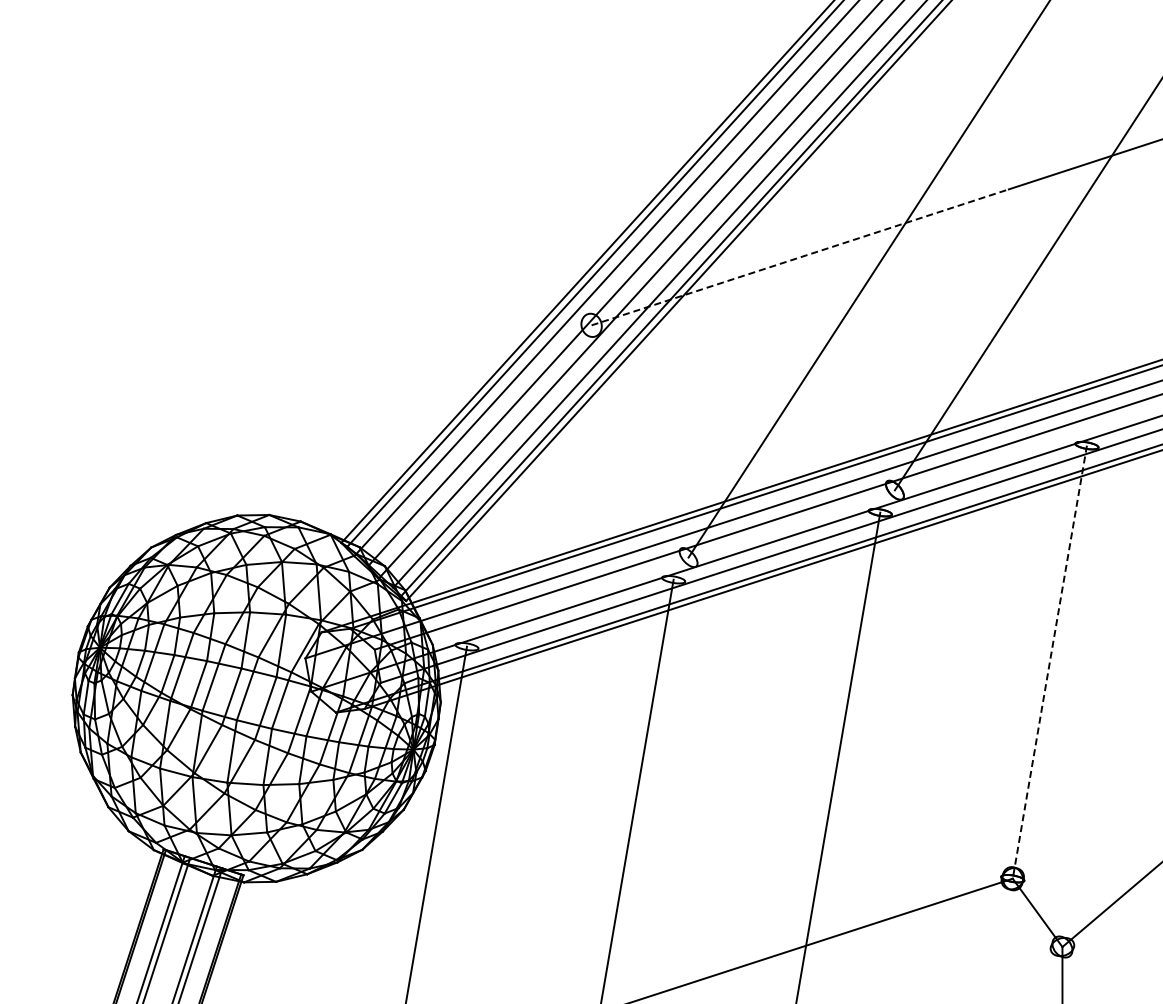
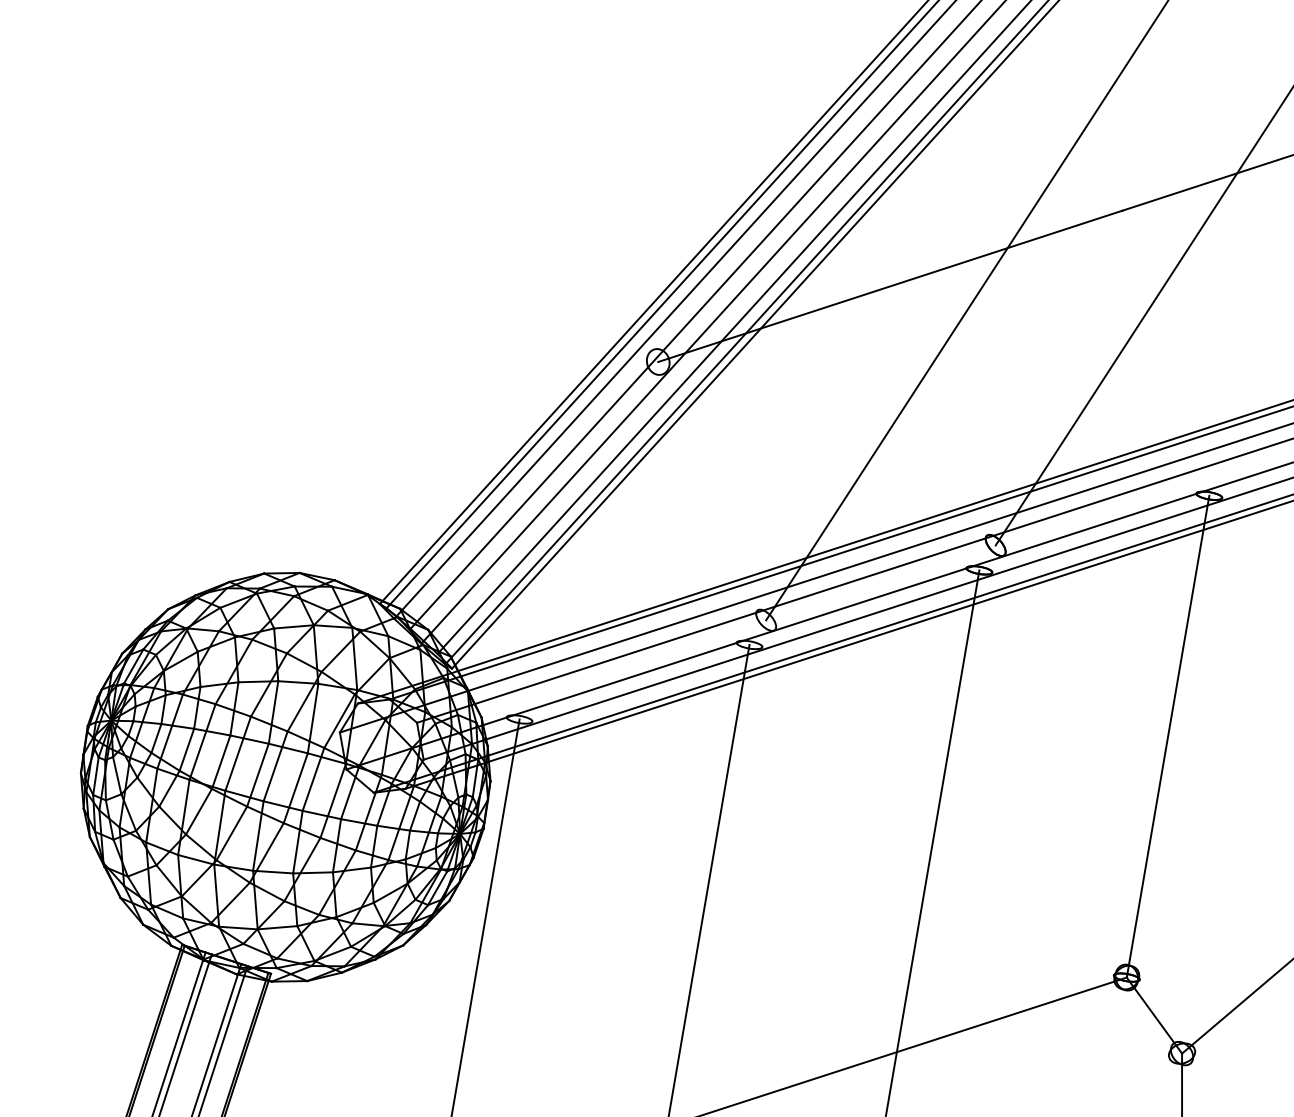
line: (800, 257) -> (890, 286), dashed -> solid
line: (1049, 662) -> (1167, 737), dashed -> solid

